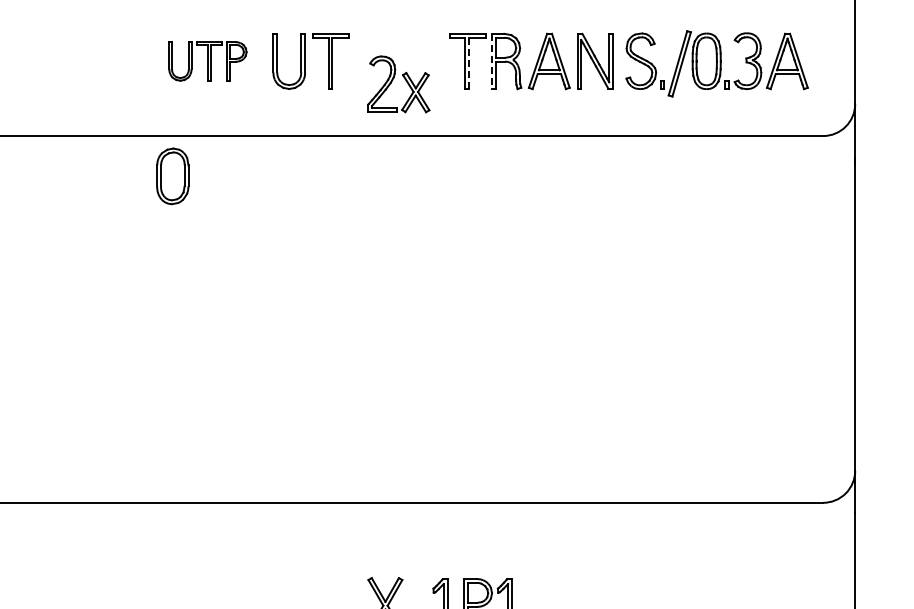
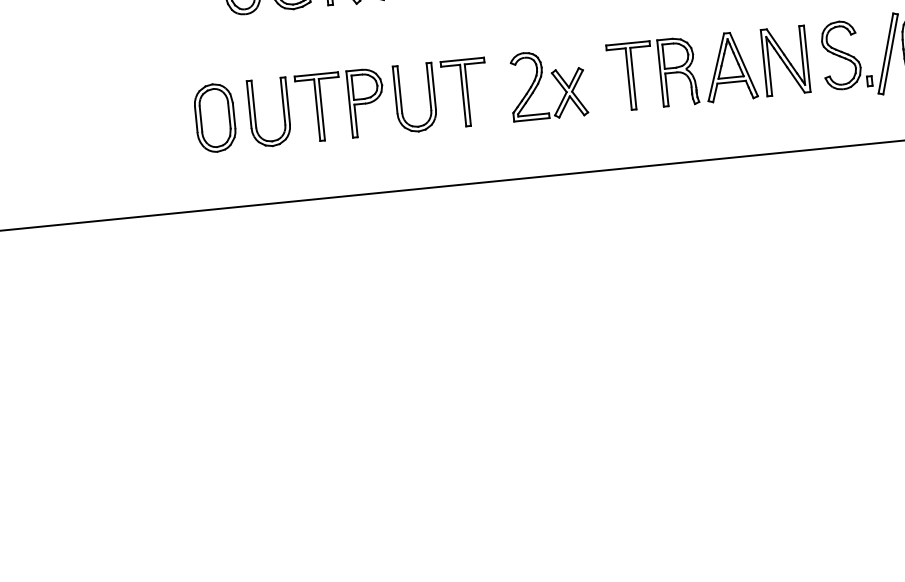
part: (207, 61) -> (316, 108), size x1.43
line: (491, 61) -> (660, 73), dashed -> solid
line: (469, 62) -> (633, 77), dashed -> solid
part: (392, 82) -> (540, 83), moved
part: (172, 176) -> (214, 118), moved

